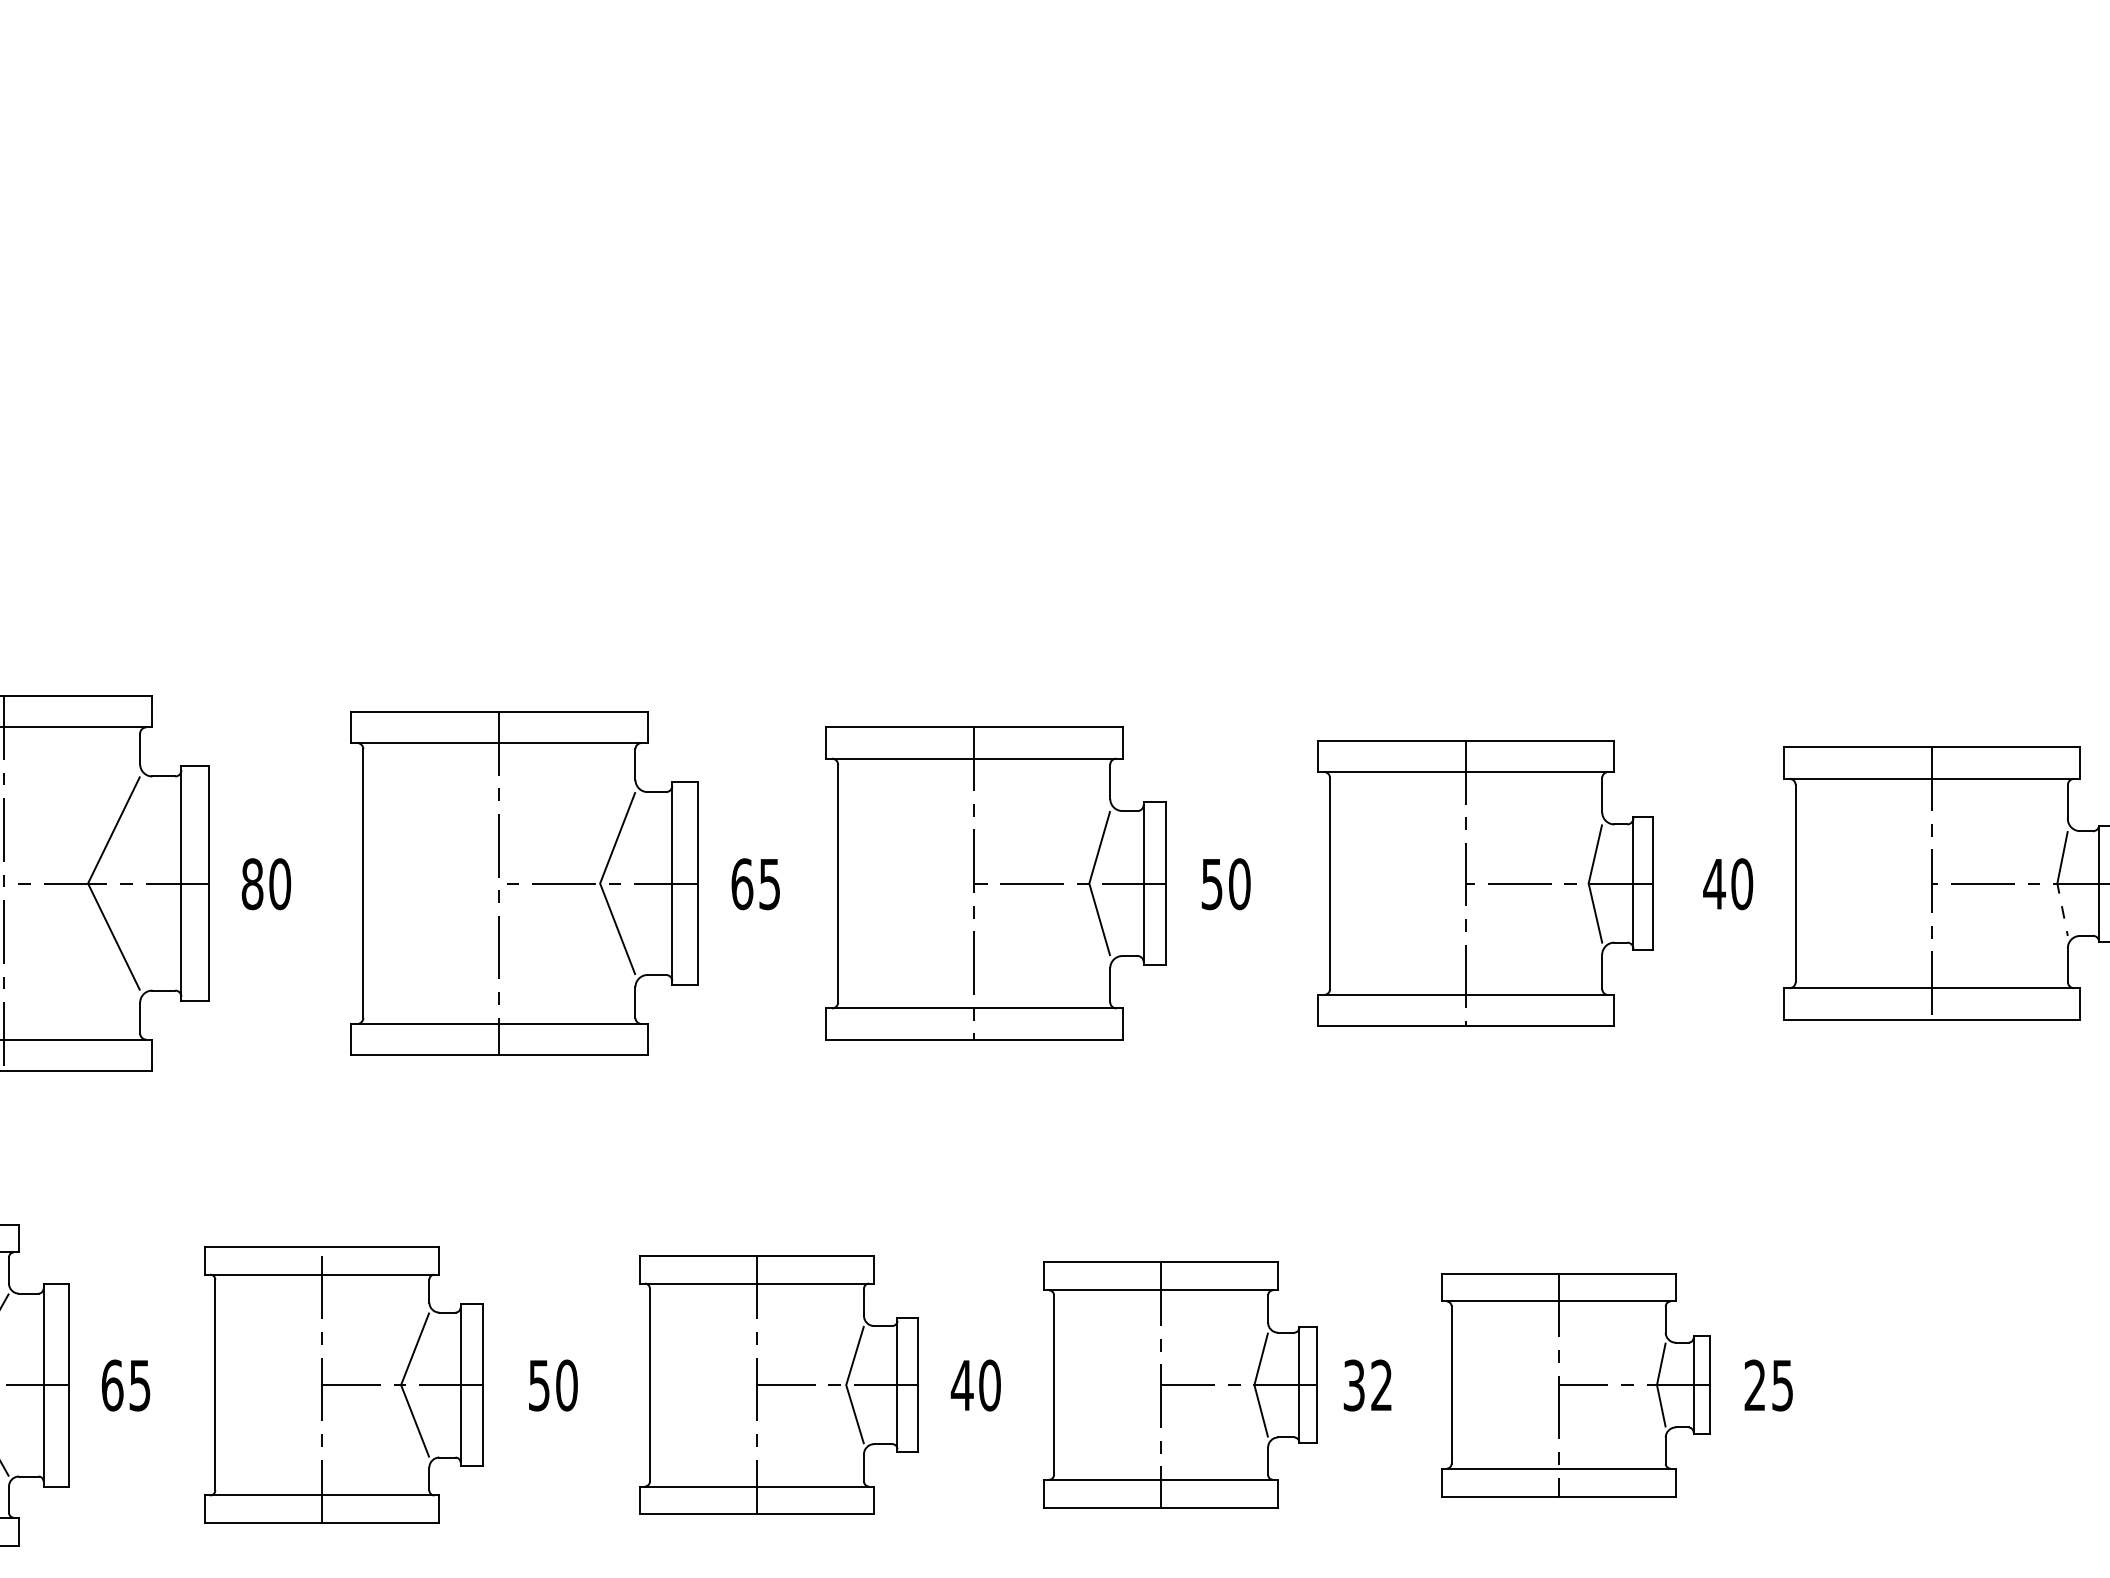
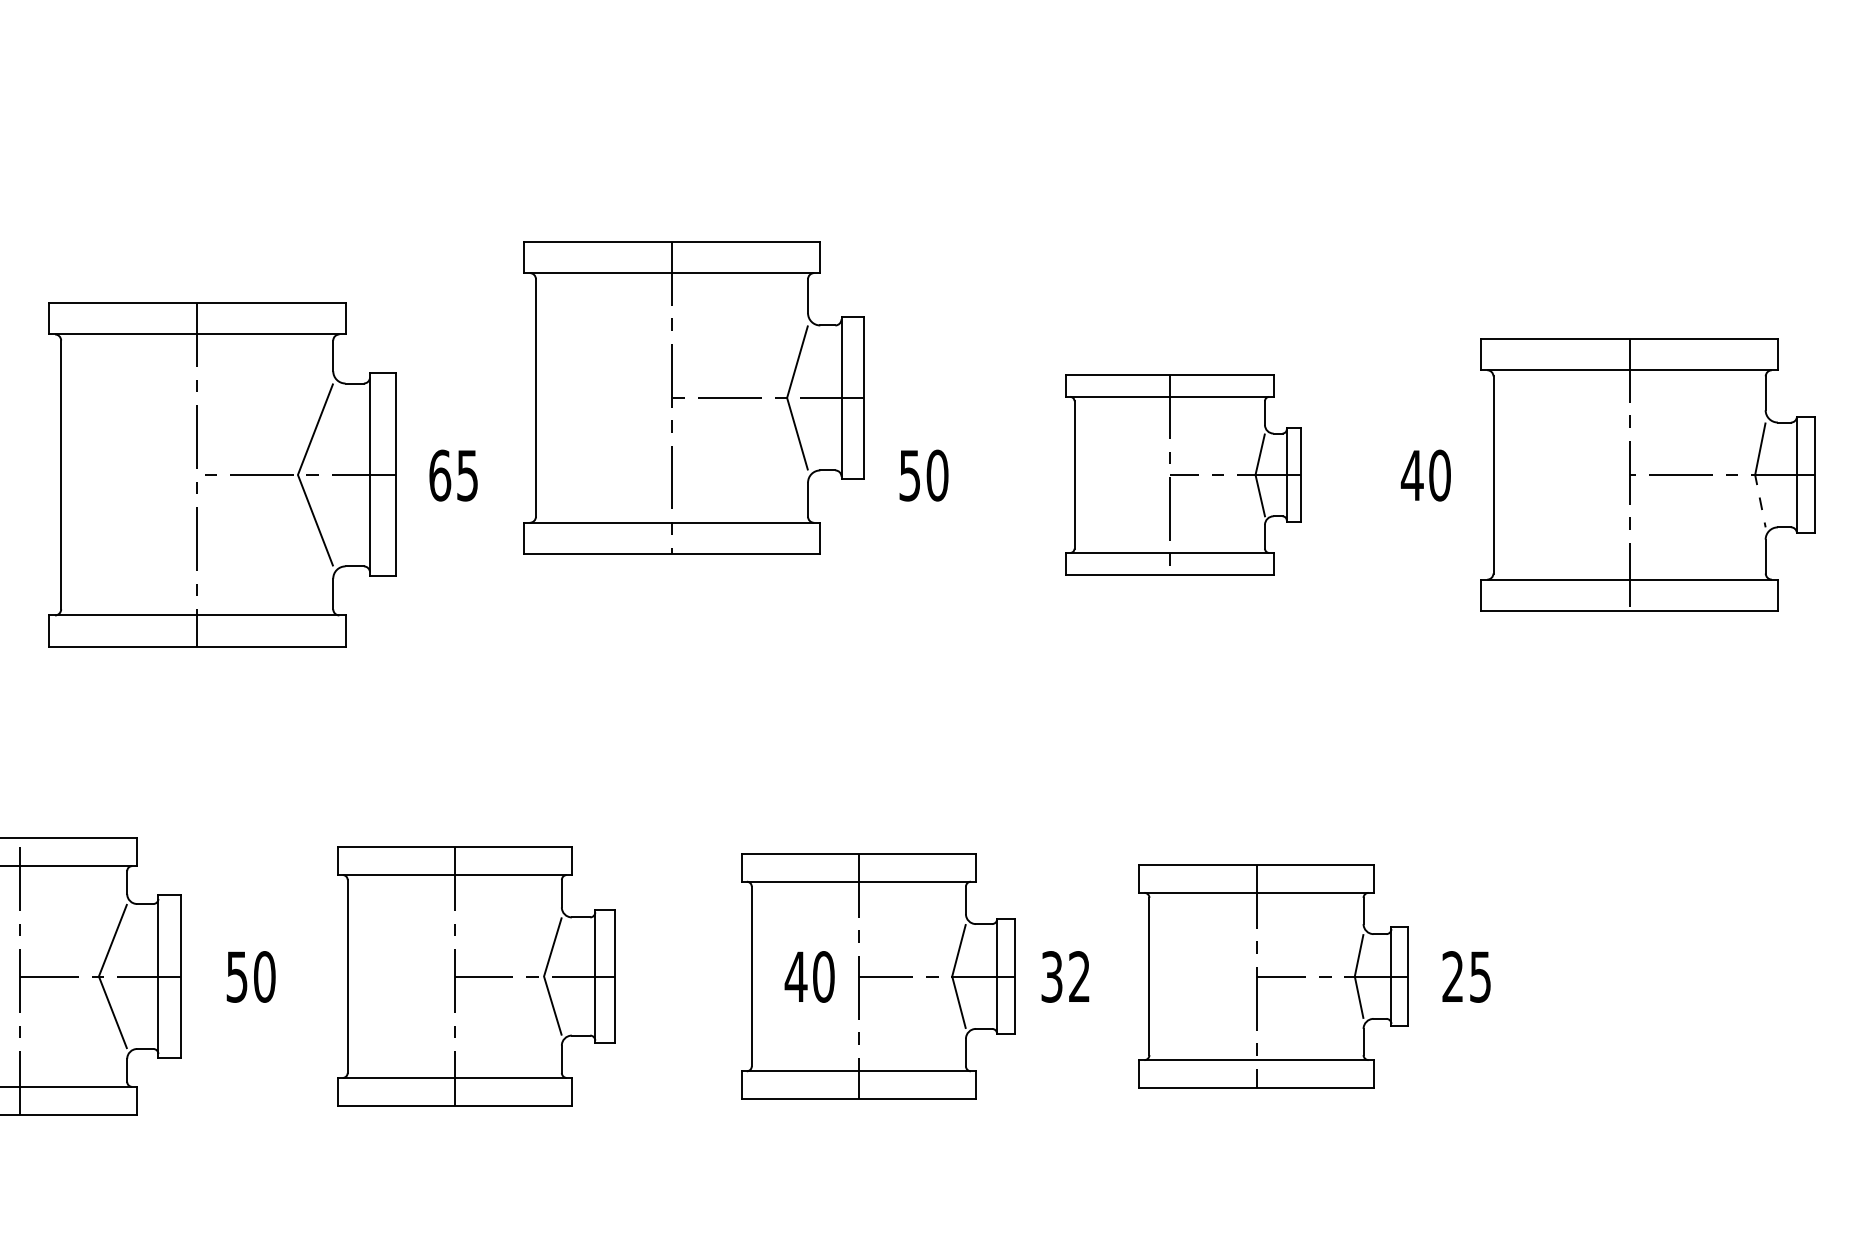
part: (995, 883) -> (693, 397), moved
part: (1485, 883) -> (1183, 474), size x0.7
text: (975, 1385) -> (809, 976), moved

